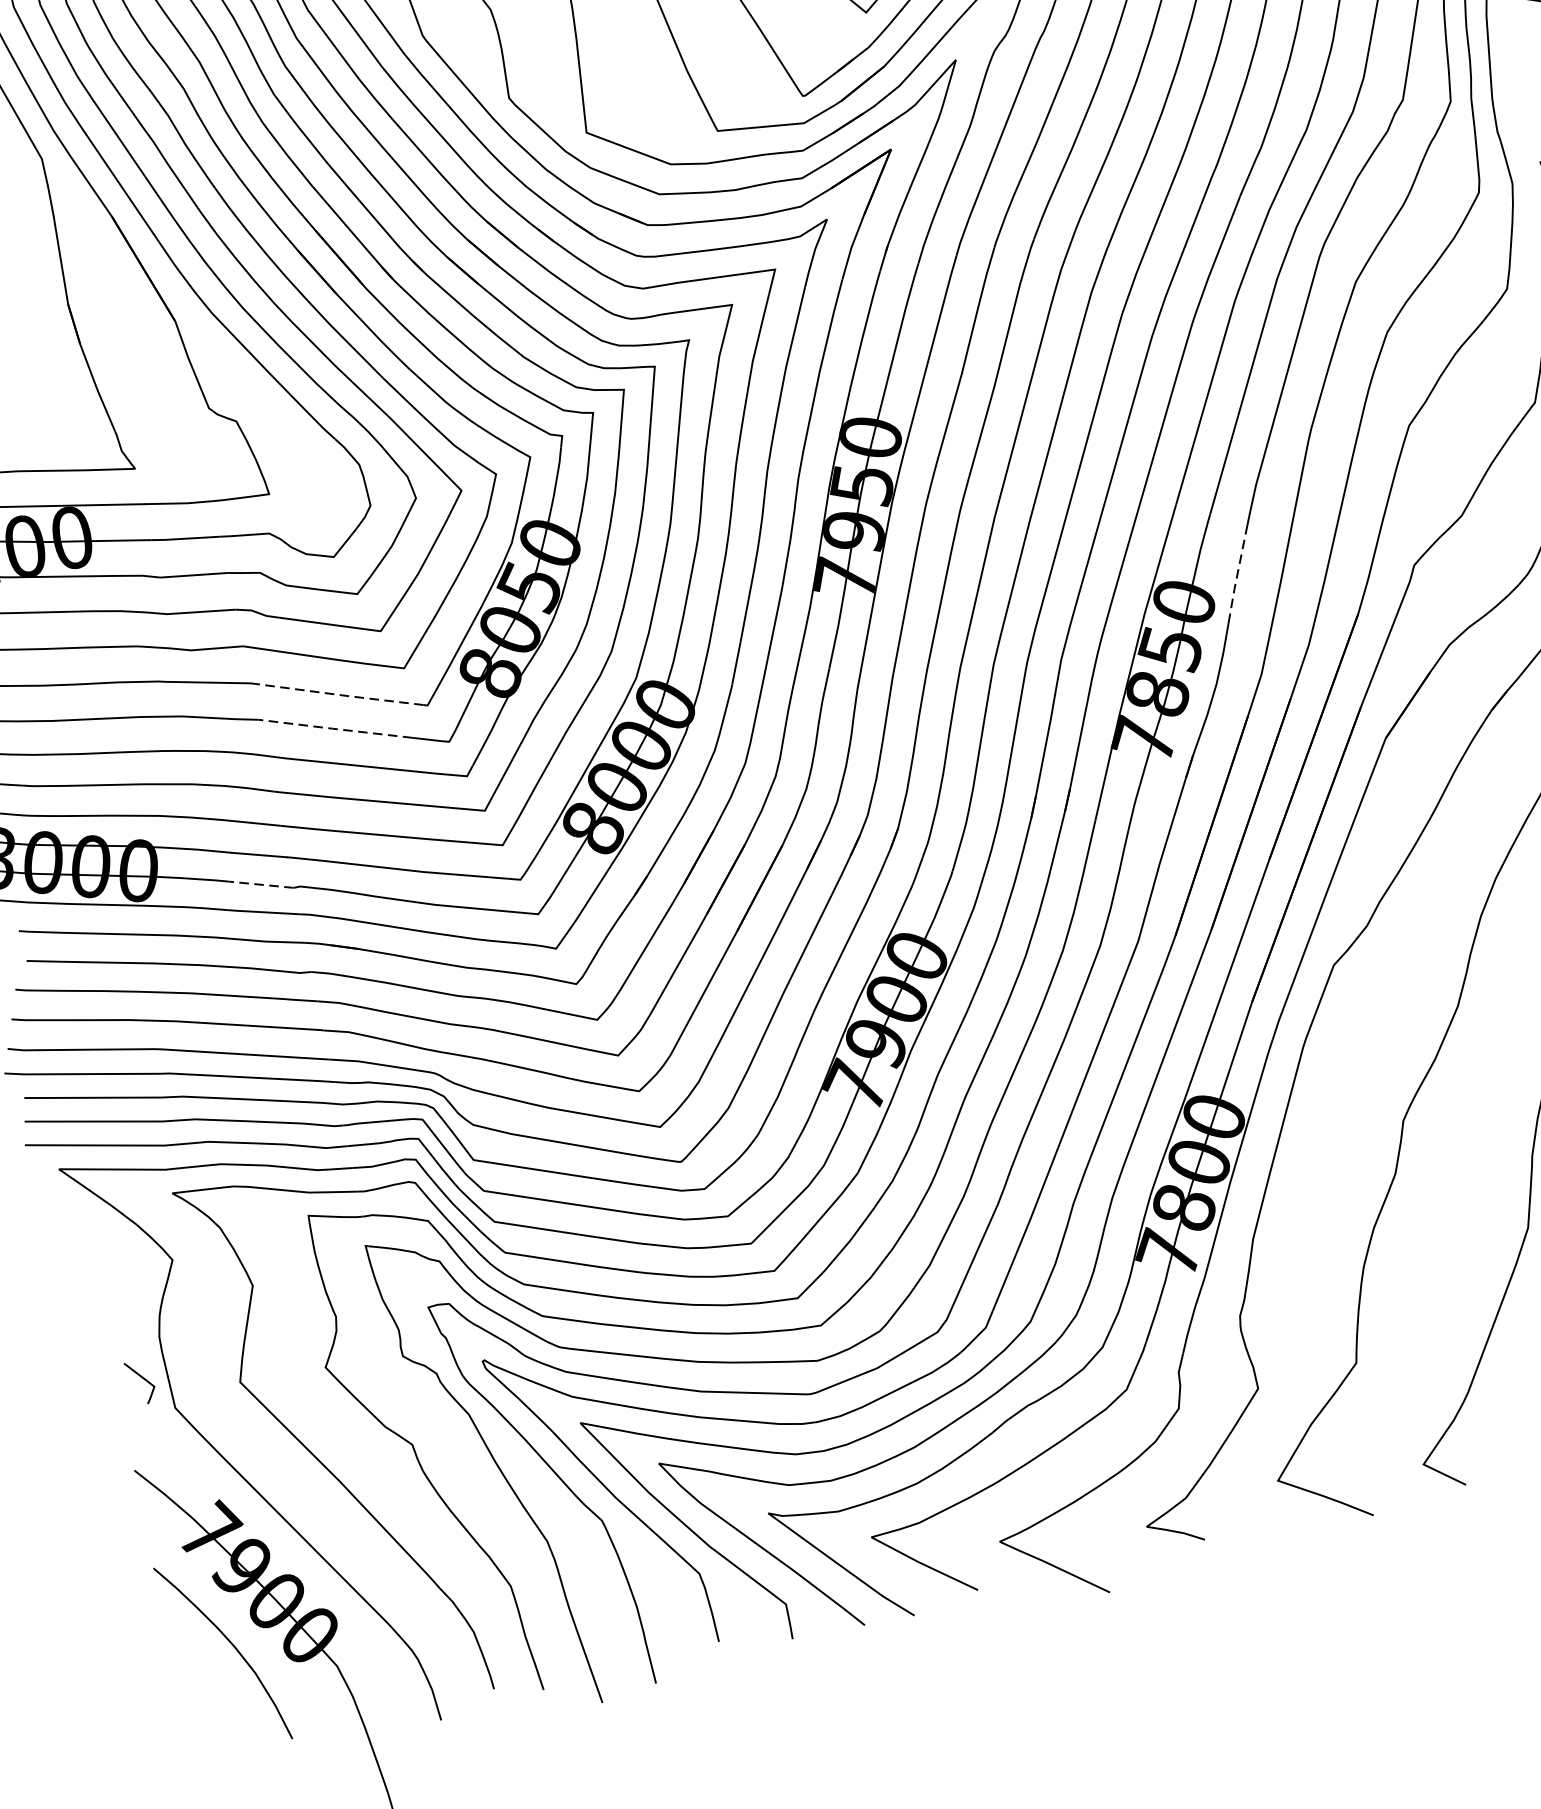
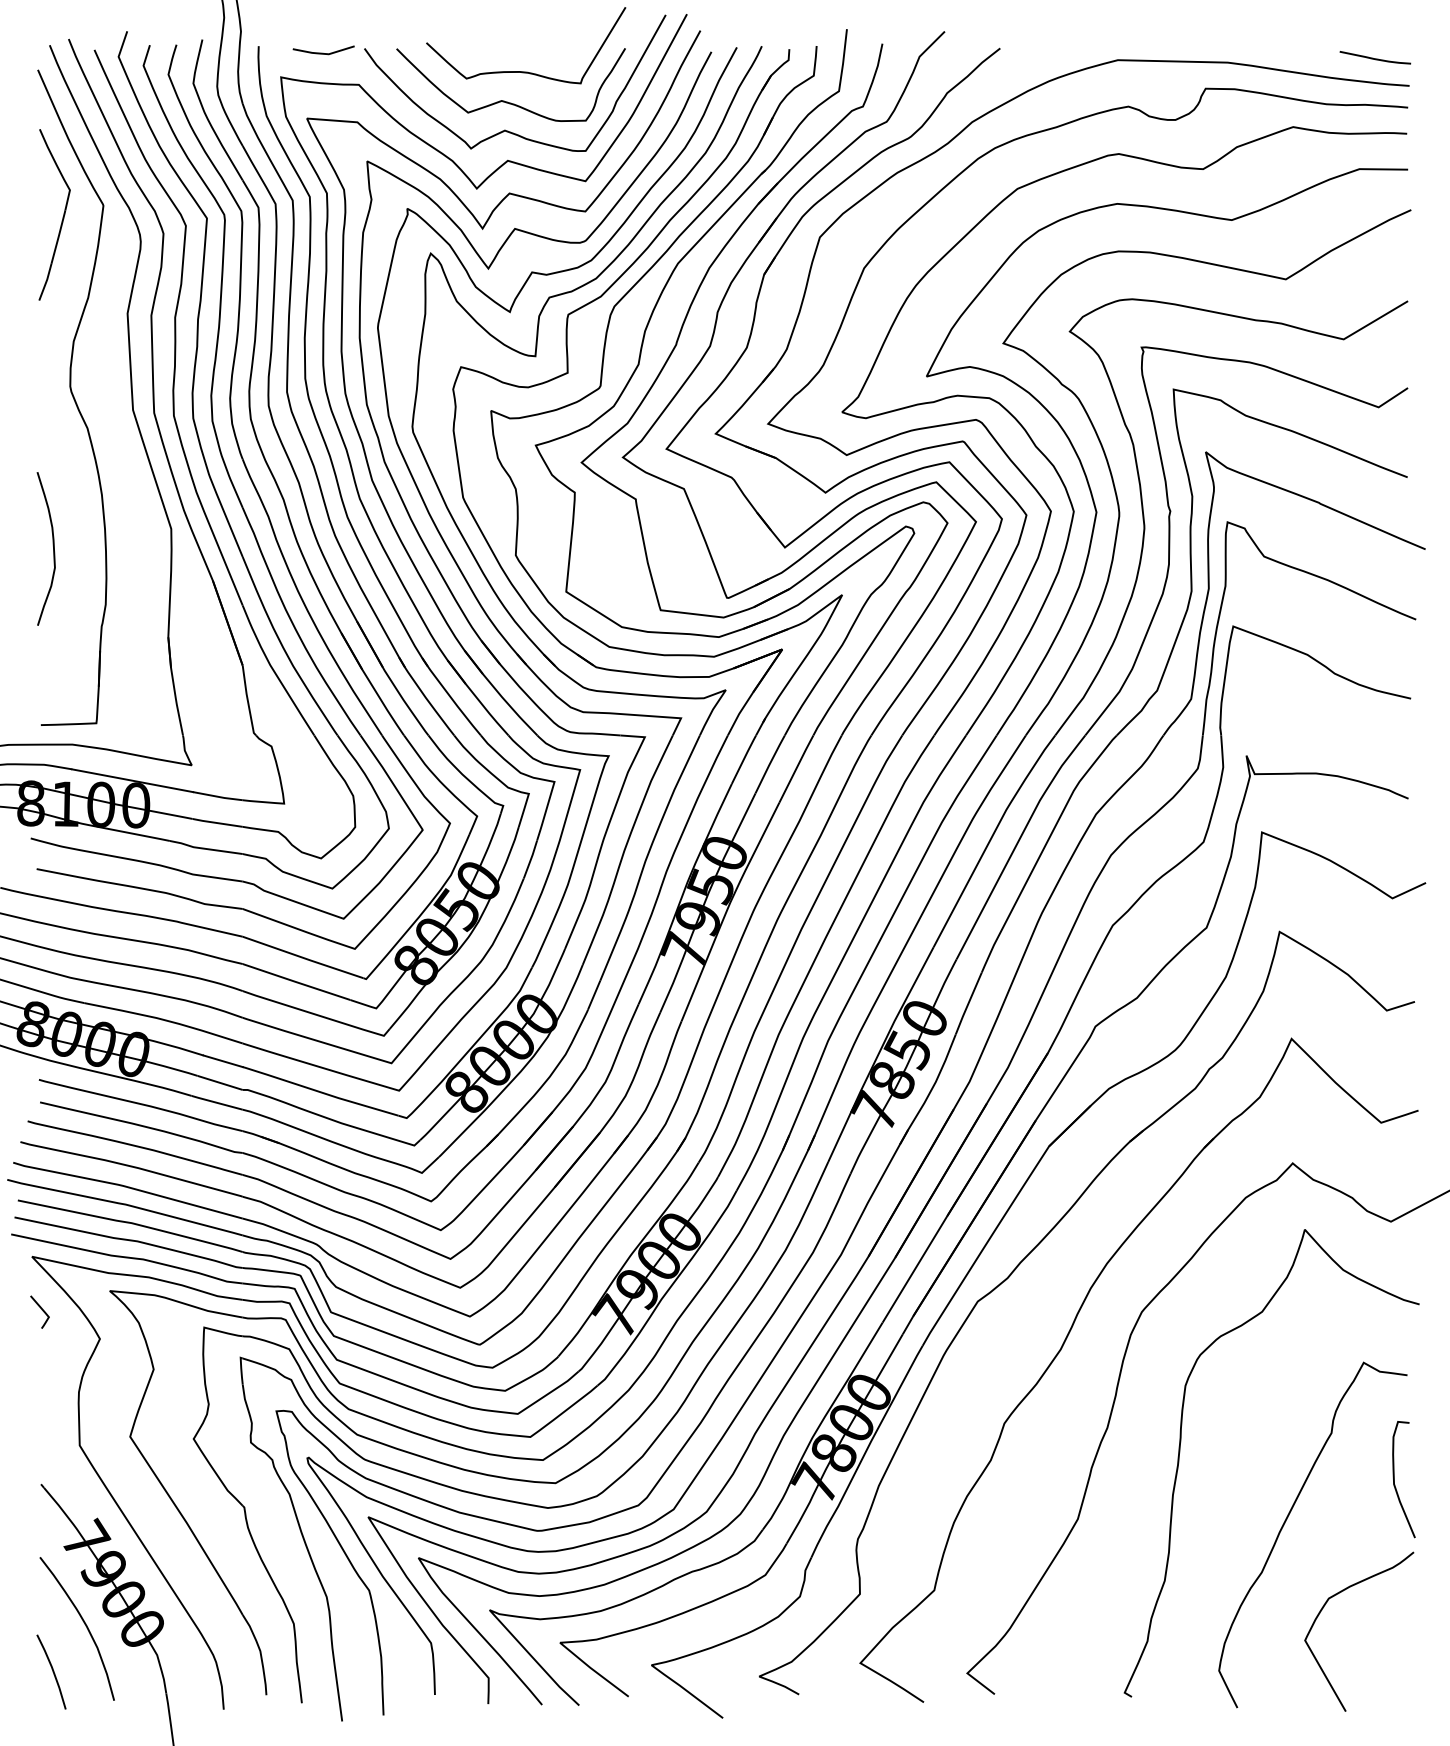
line: (1237, 571) -> (967, 1004), dashed -> solid
line: (338, 695) -> (303, 958), dashed -> solid
line: (335, 729) -> (296, 982), dashed -> solid
line: (261, 884) -> (220, 1082), dashed -> solid
curve: (142, 1378) -> (41, 1309), moved
curve: (201, 1717) -> (52, 1671), added

